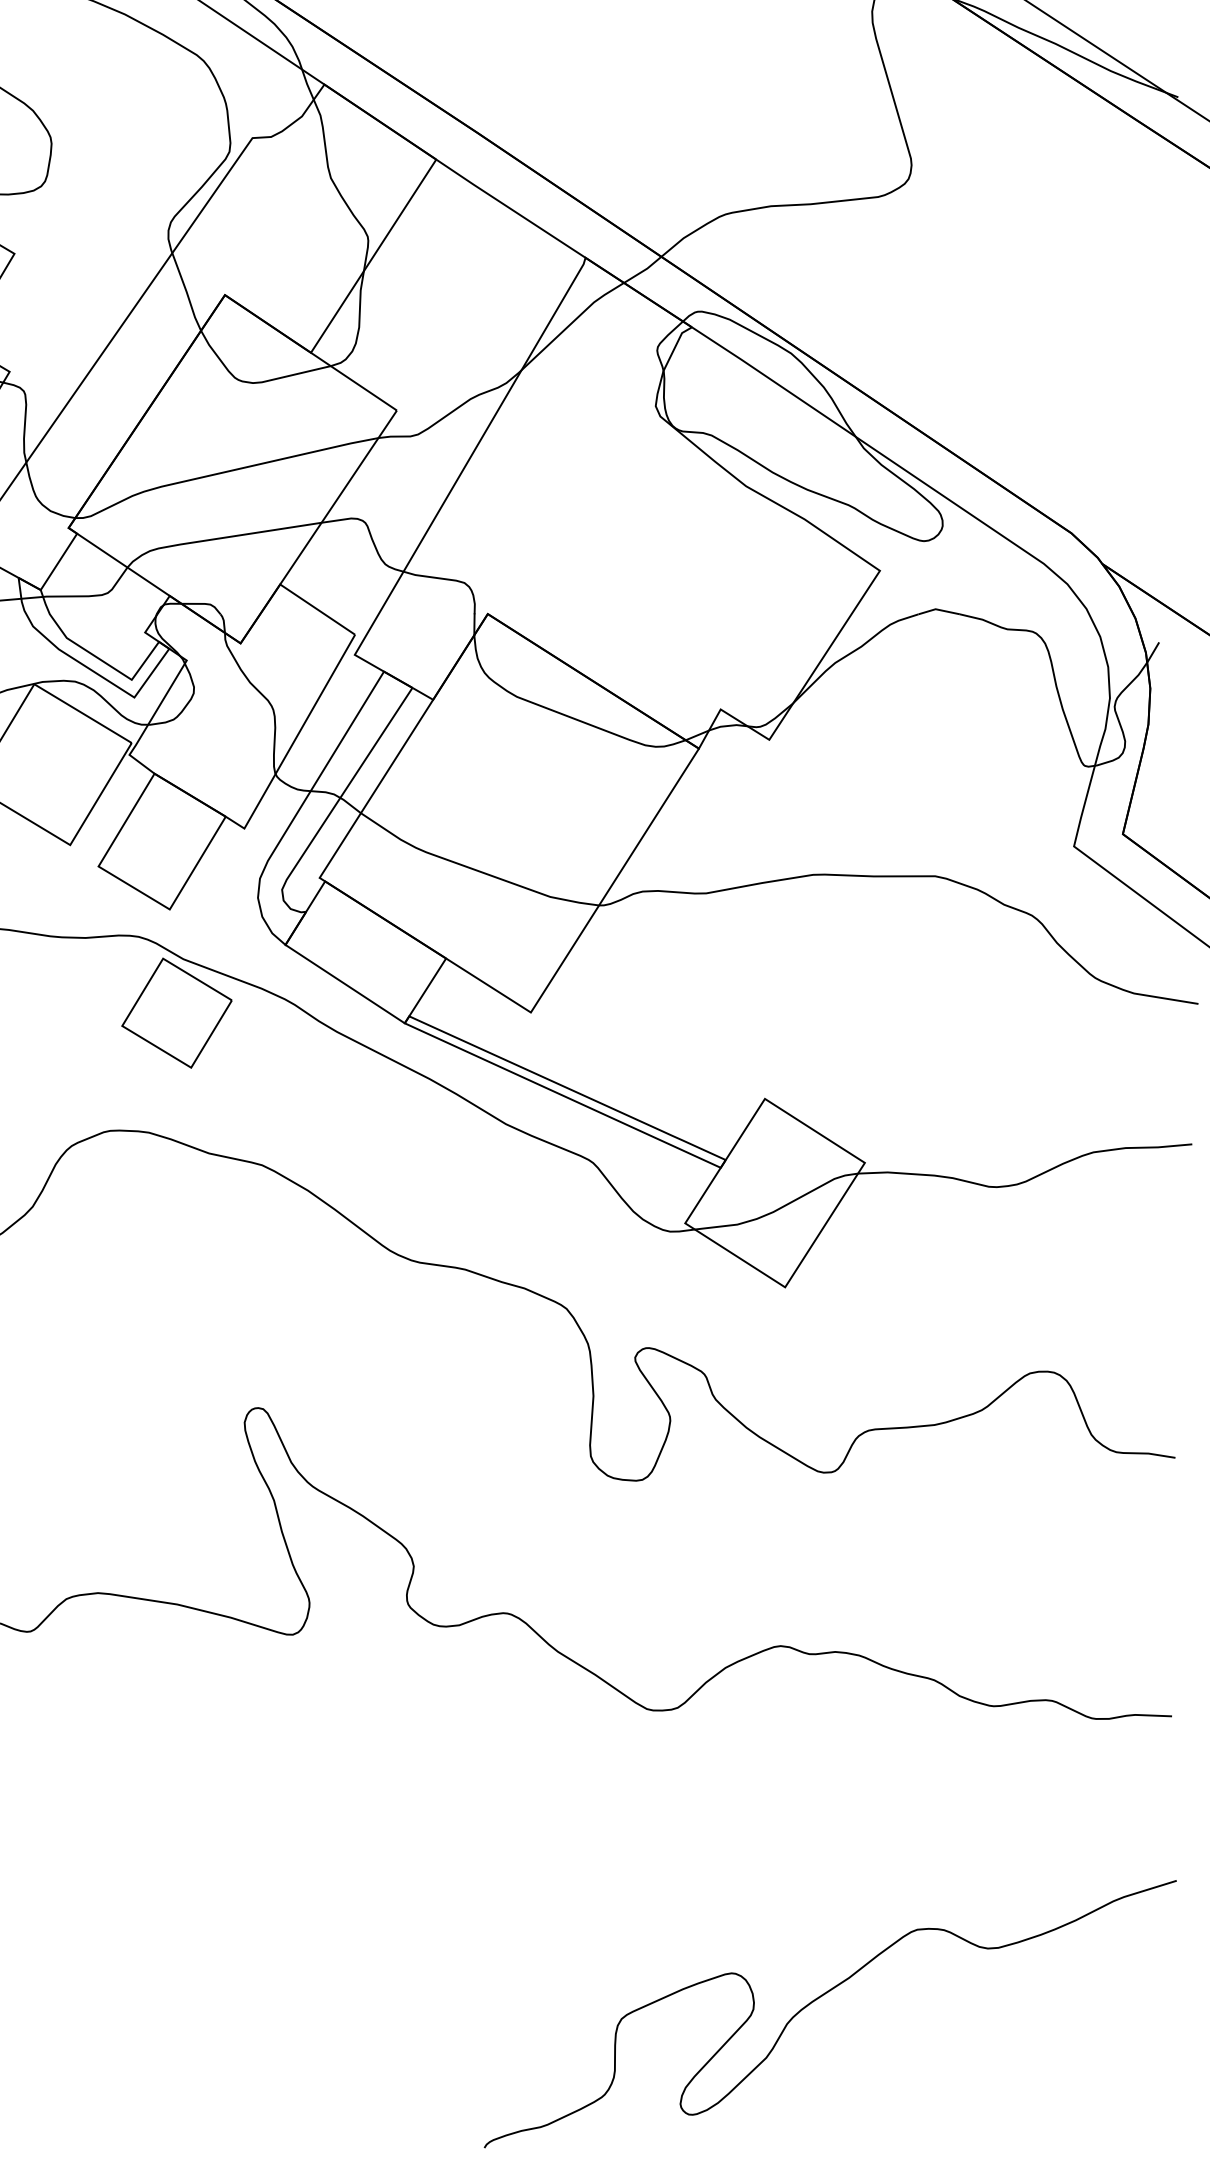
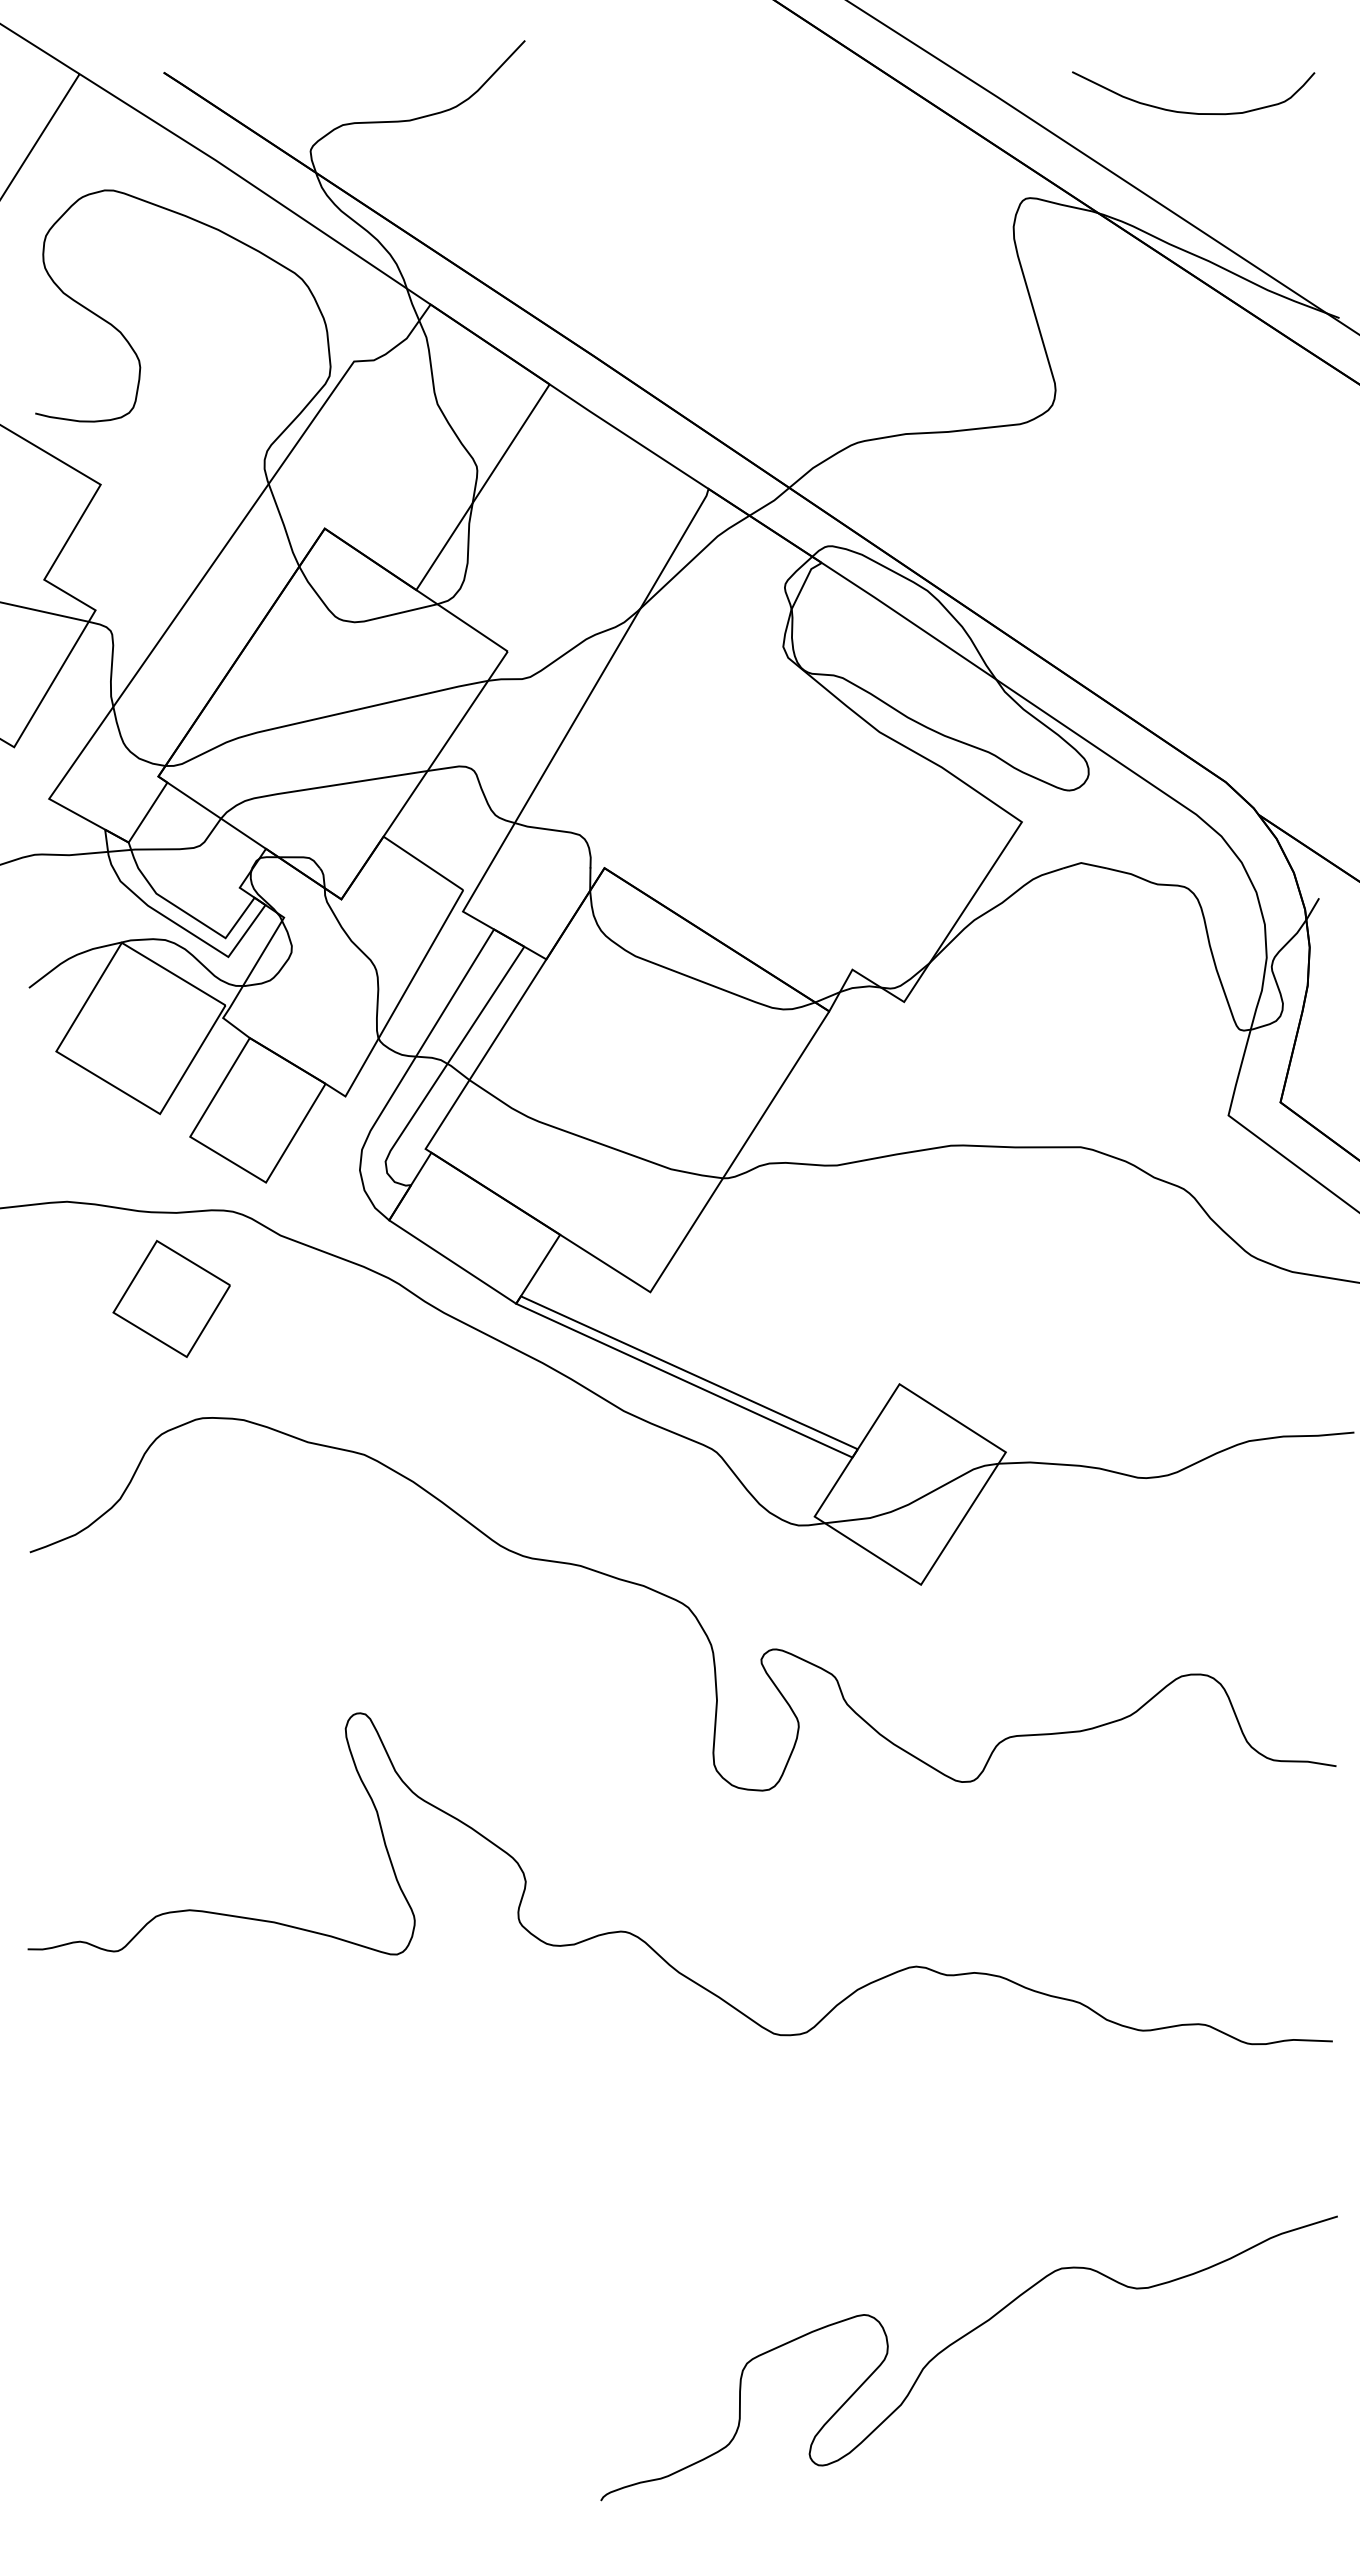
part: (176, 1012) -> (171, 1298), moved

